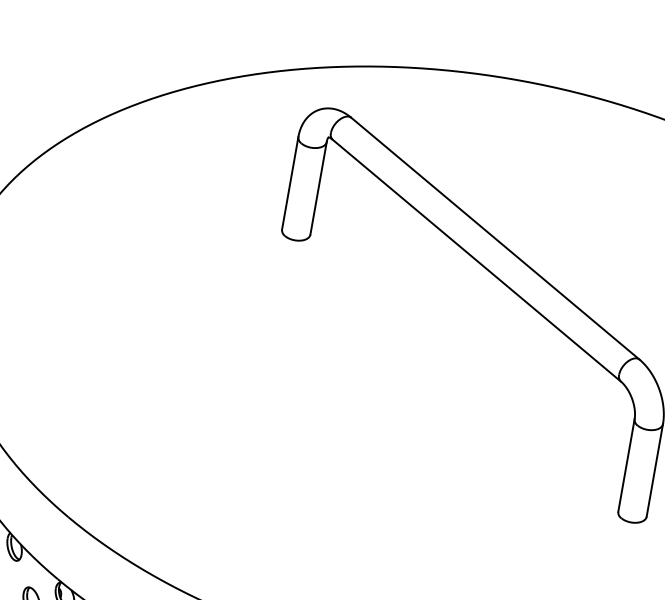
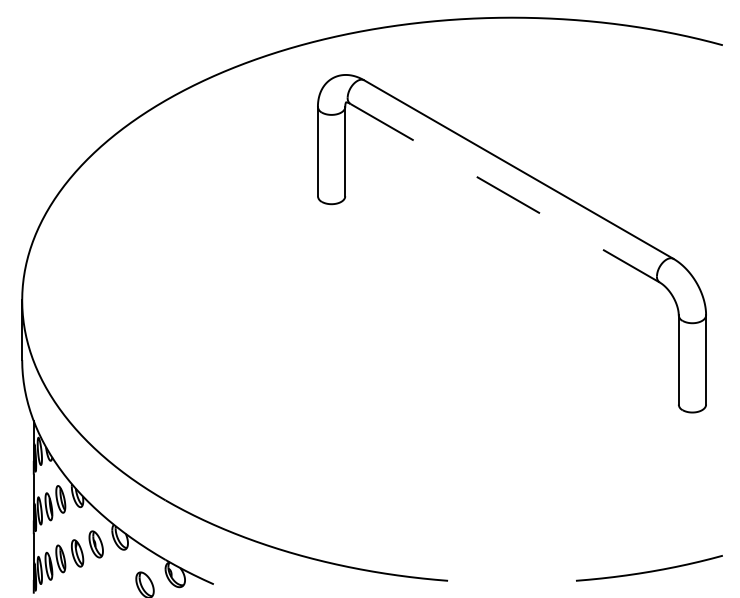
line: (477, 261) -> (505, 193), solid -> dashed

